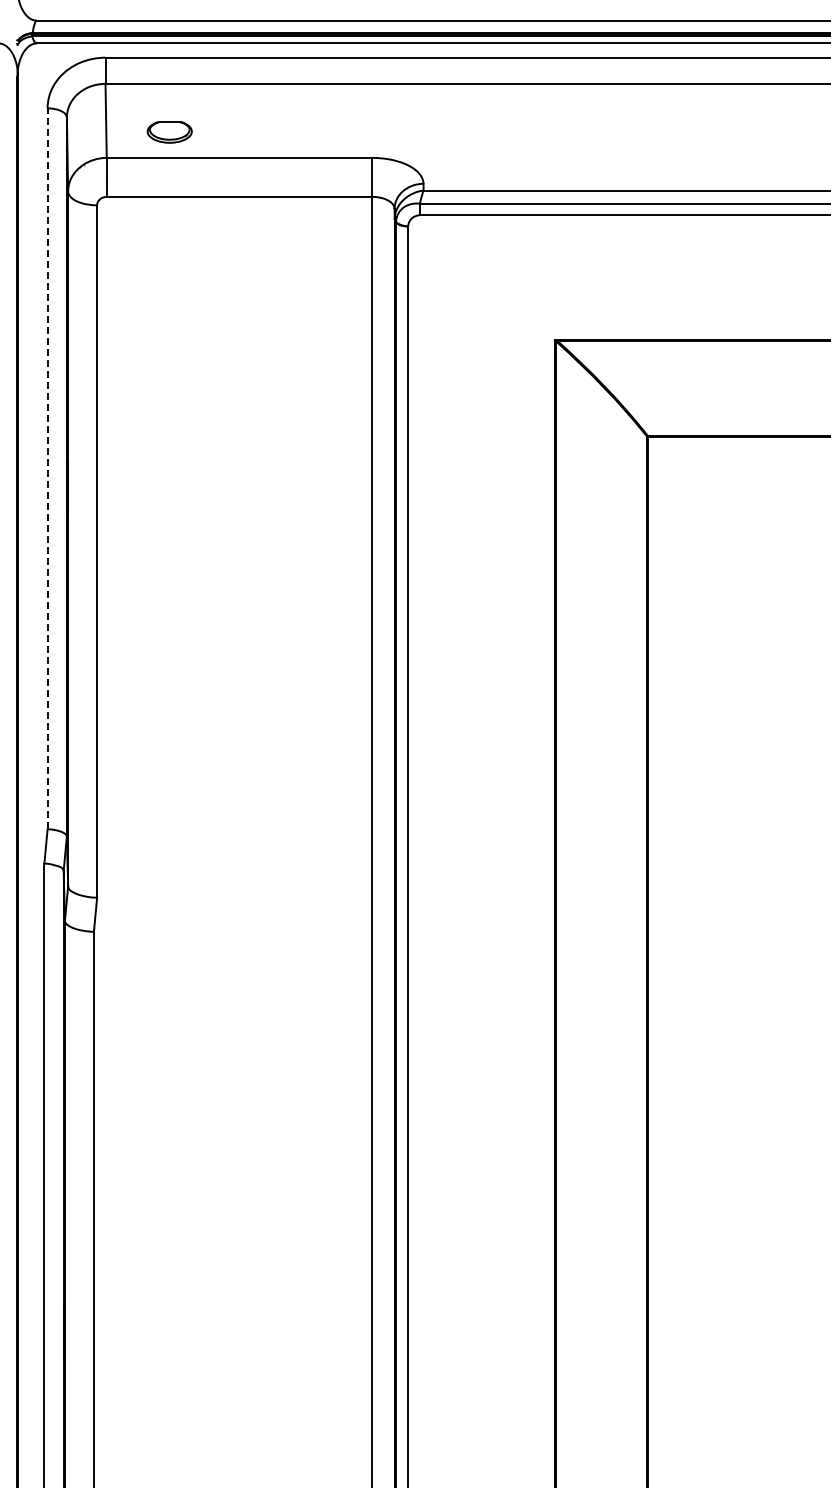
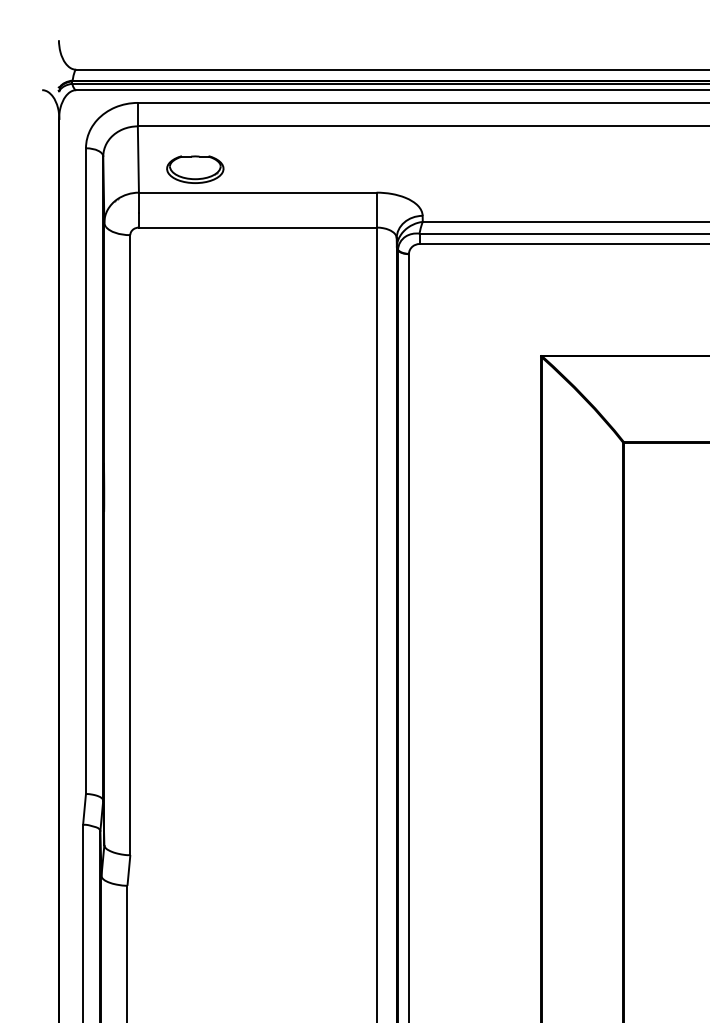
part: (169, 132) -> (195, 169), size x1.43
line: (47, 468) -> (85, 470), dashed -> solid

